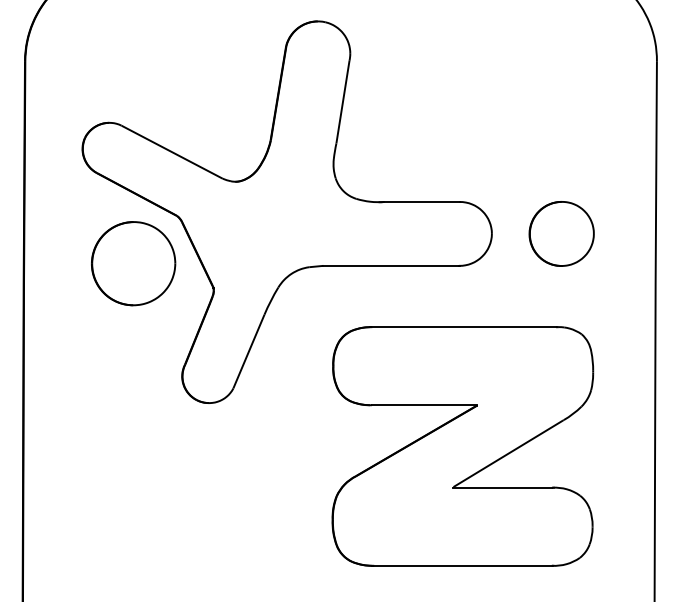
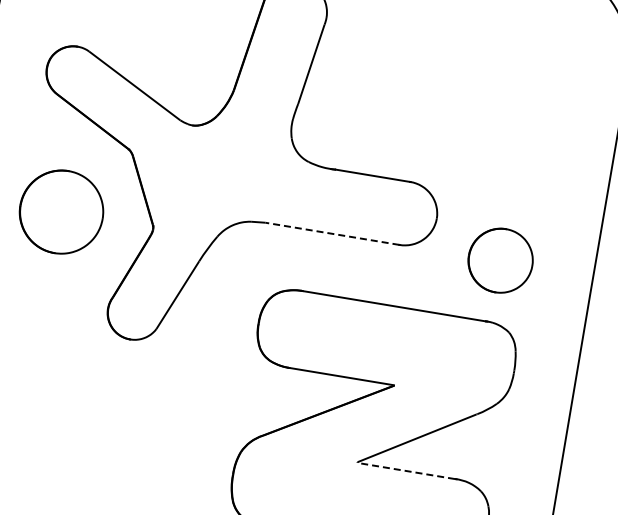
part: (561, 233) -> (500, 260), moved
part: (133, 263) -> (61, 211), moved
line: (391, 265) -> (332, 233), solid -> dashed
line: (502, 487) -> (405, 470), solid -> dashed

